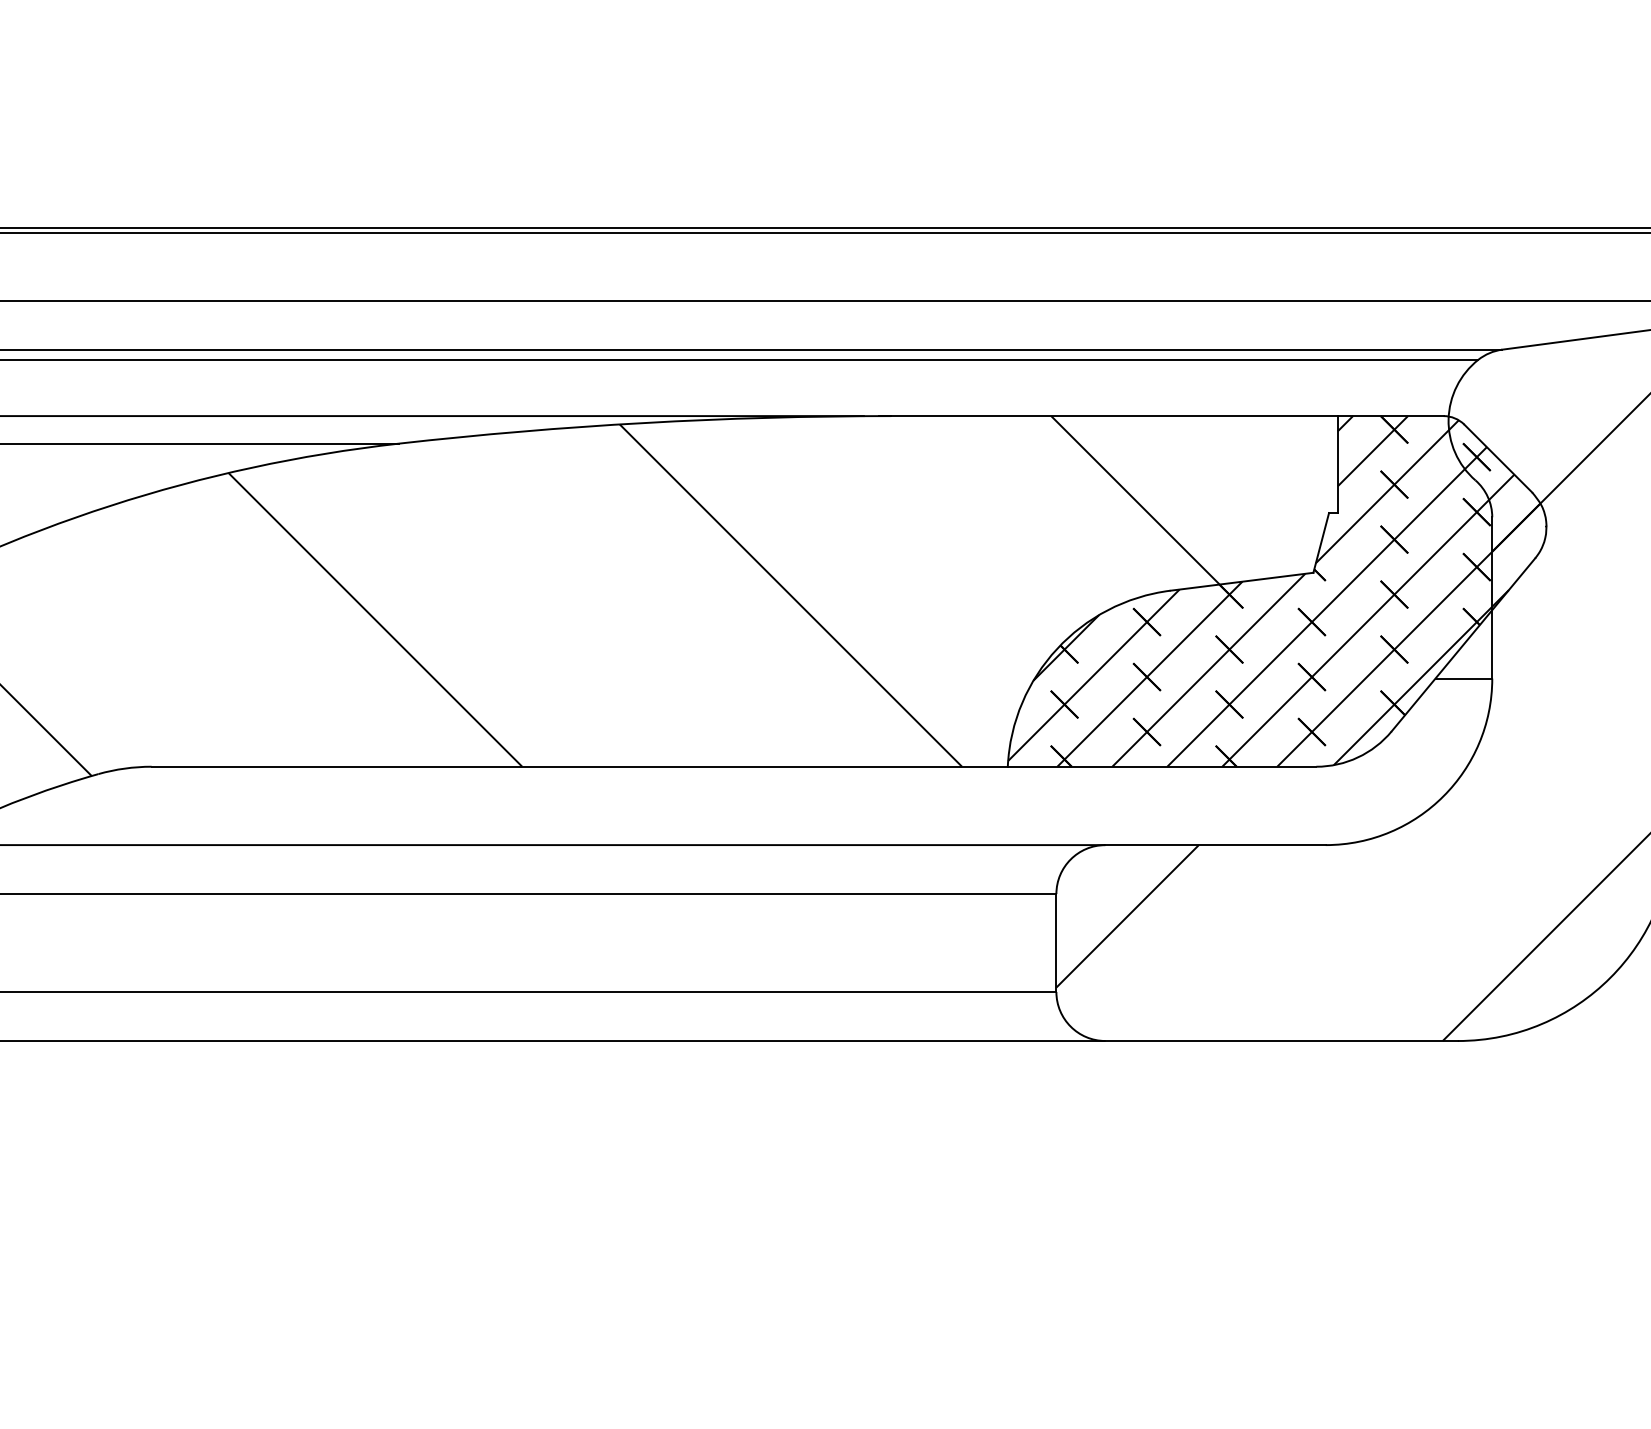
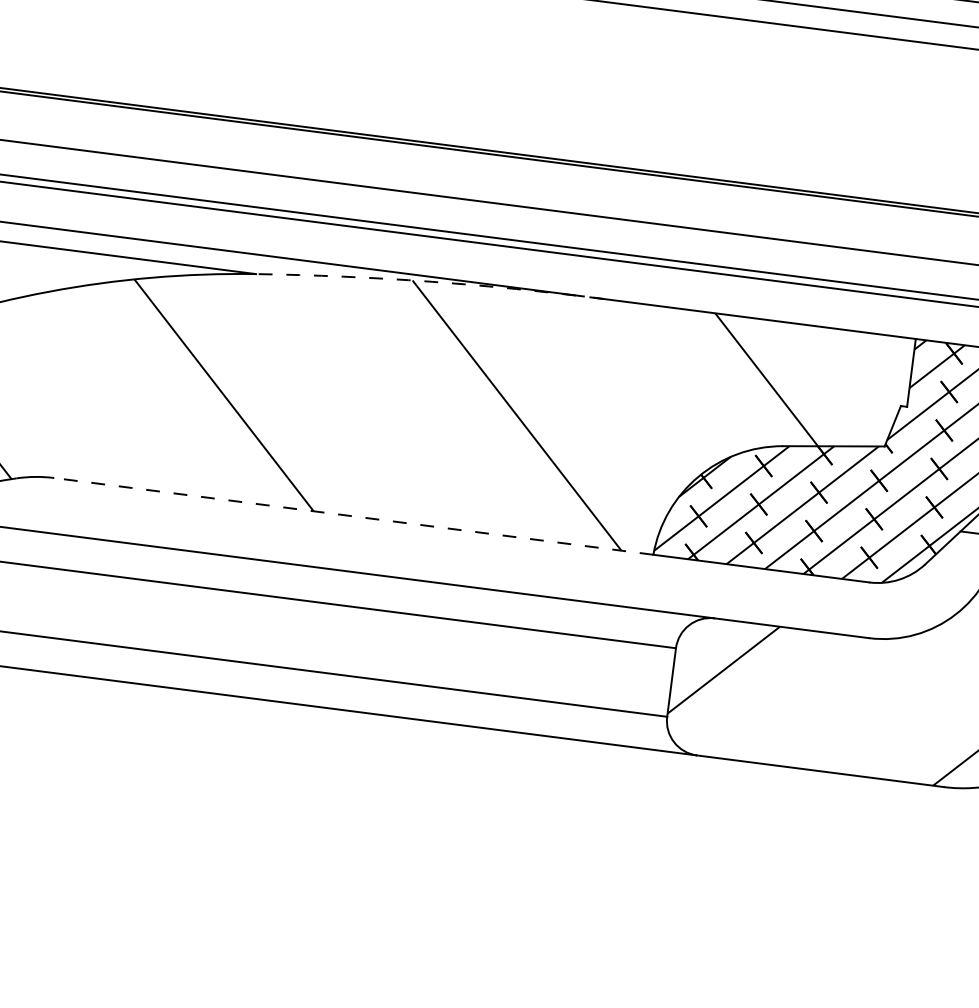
arc: (644, 423) -> (429, 282), solid -> dashed
line: (579, 766) -> (353, 516), solid -> dashed

